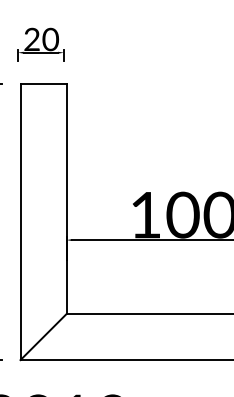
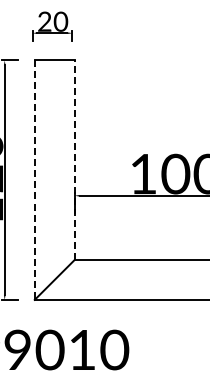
line: (66, 199) -> (74, 160), solid -> dashed
line: (20, 222) -> (34, 180), solid -> dashed

